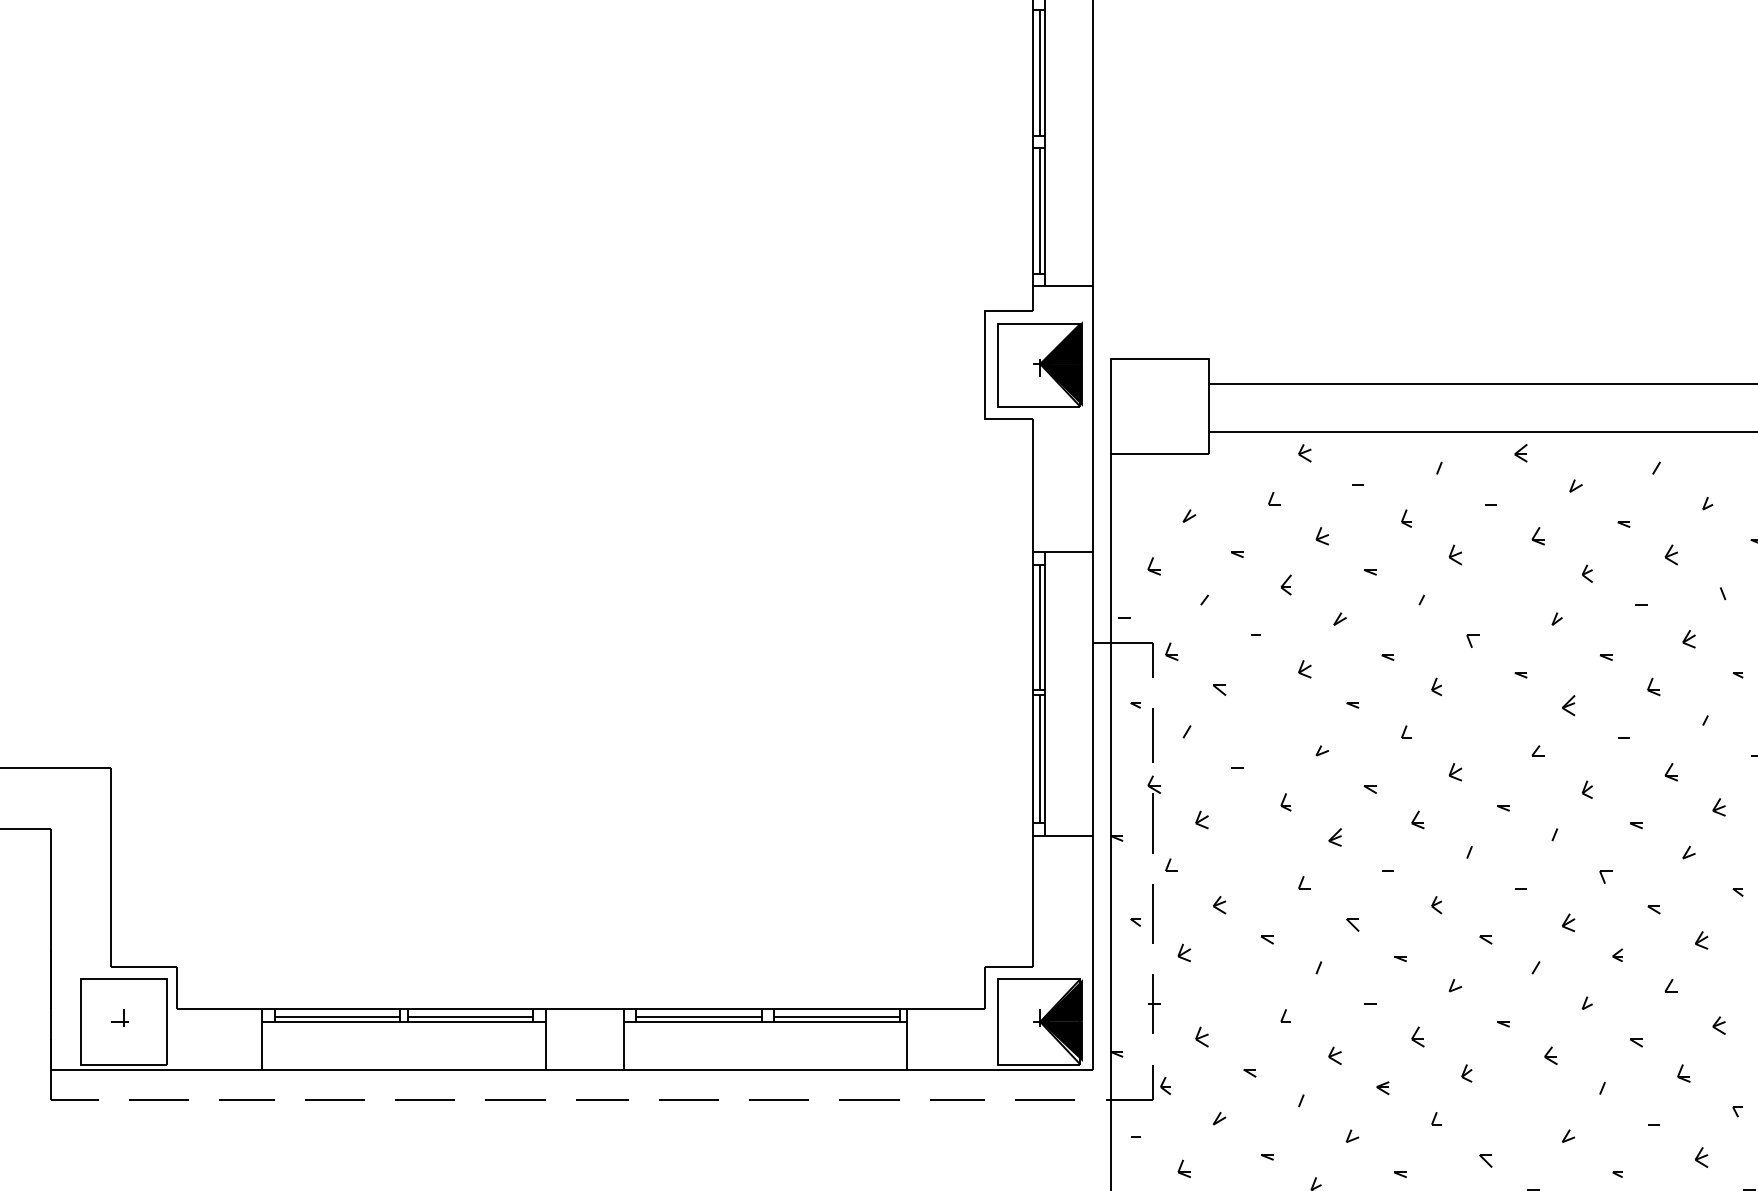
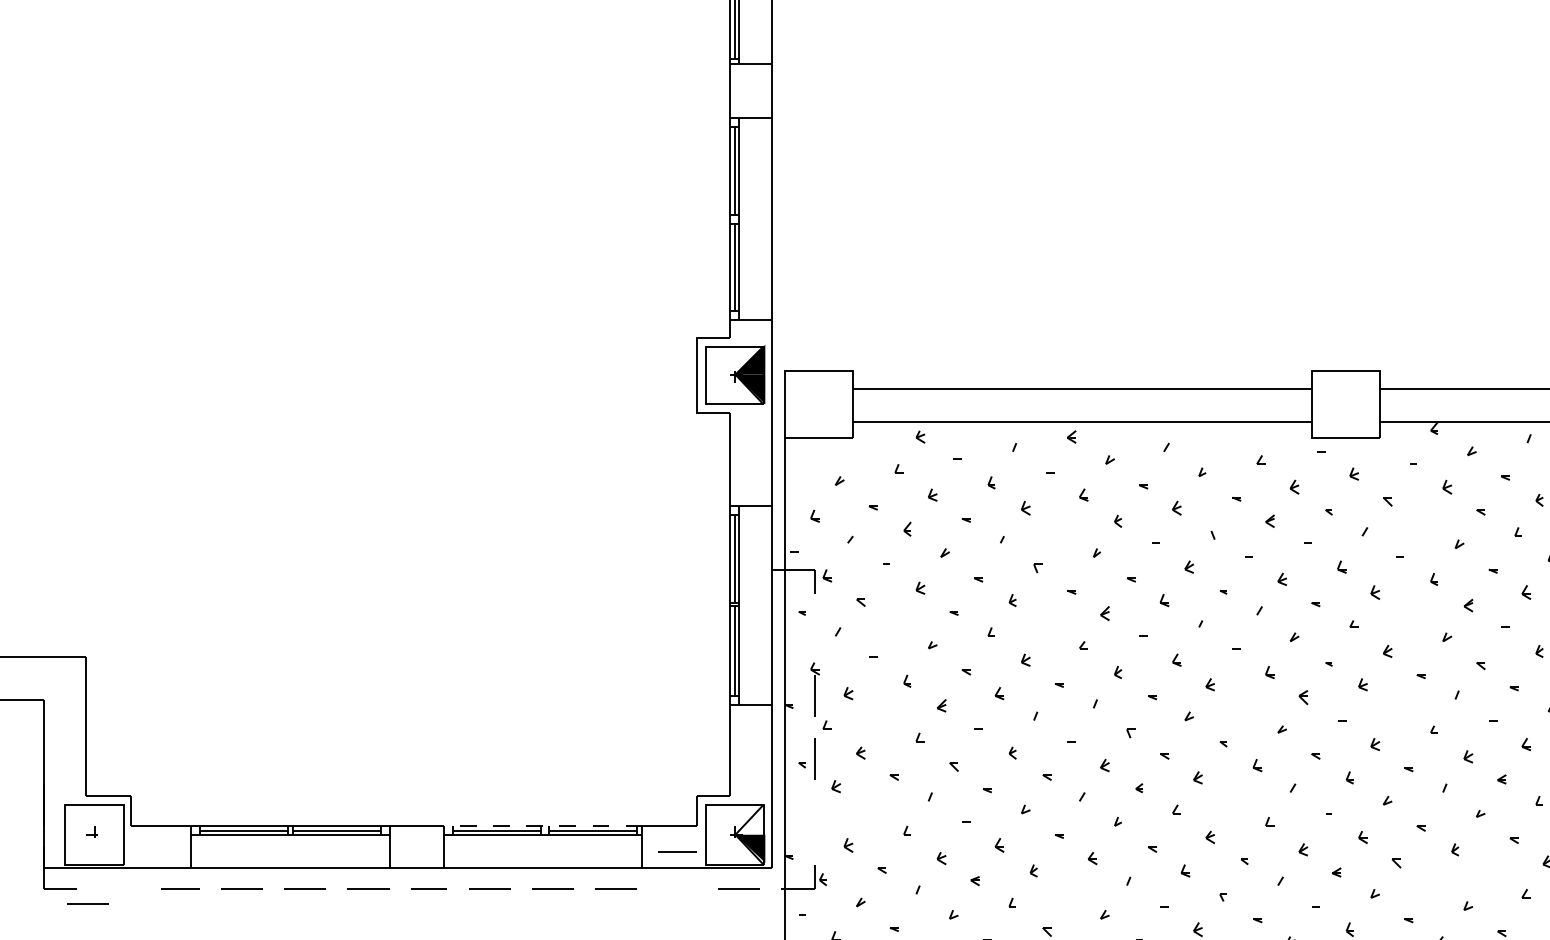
line: (1153, 735) -> (814, 634), removed
fill: (1061, 1000) -> (750, 819), removed
part: (1154, 1002) -> (815, 821), removed
line: (764, 1008) -> (542, 825), solid -> dashed
line: (158, 1098) -> (87, 903), moved
line: (957, 1098) -> (677, 851), moved

